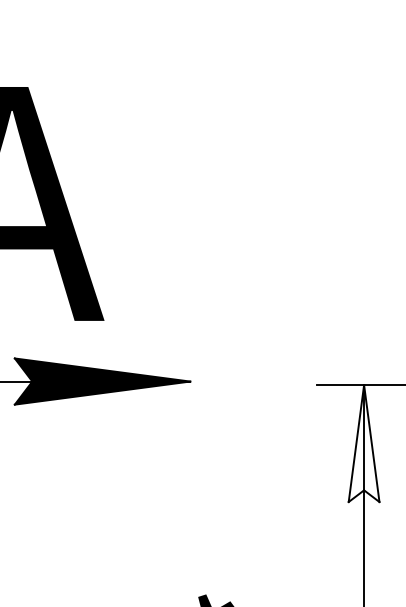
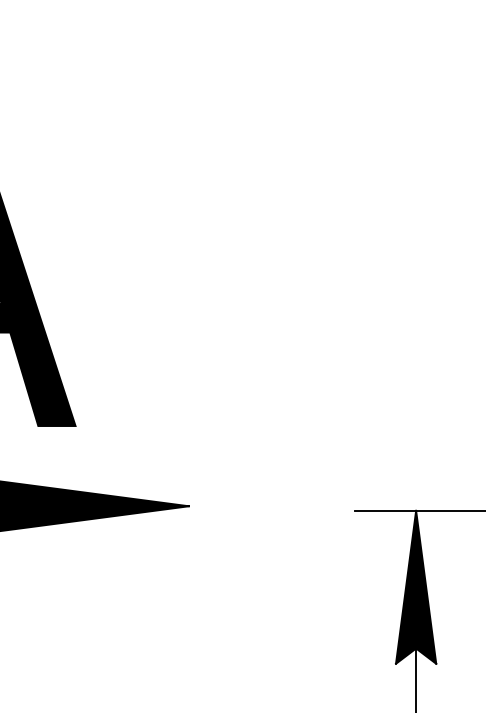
fill: (363, 443) -> (415, 587), added

